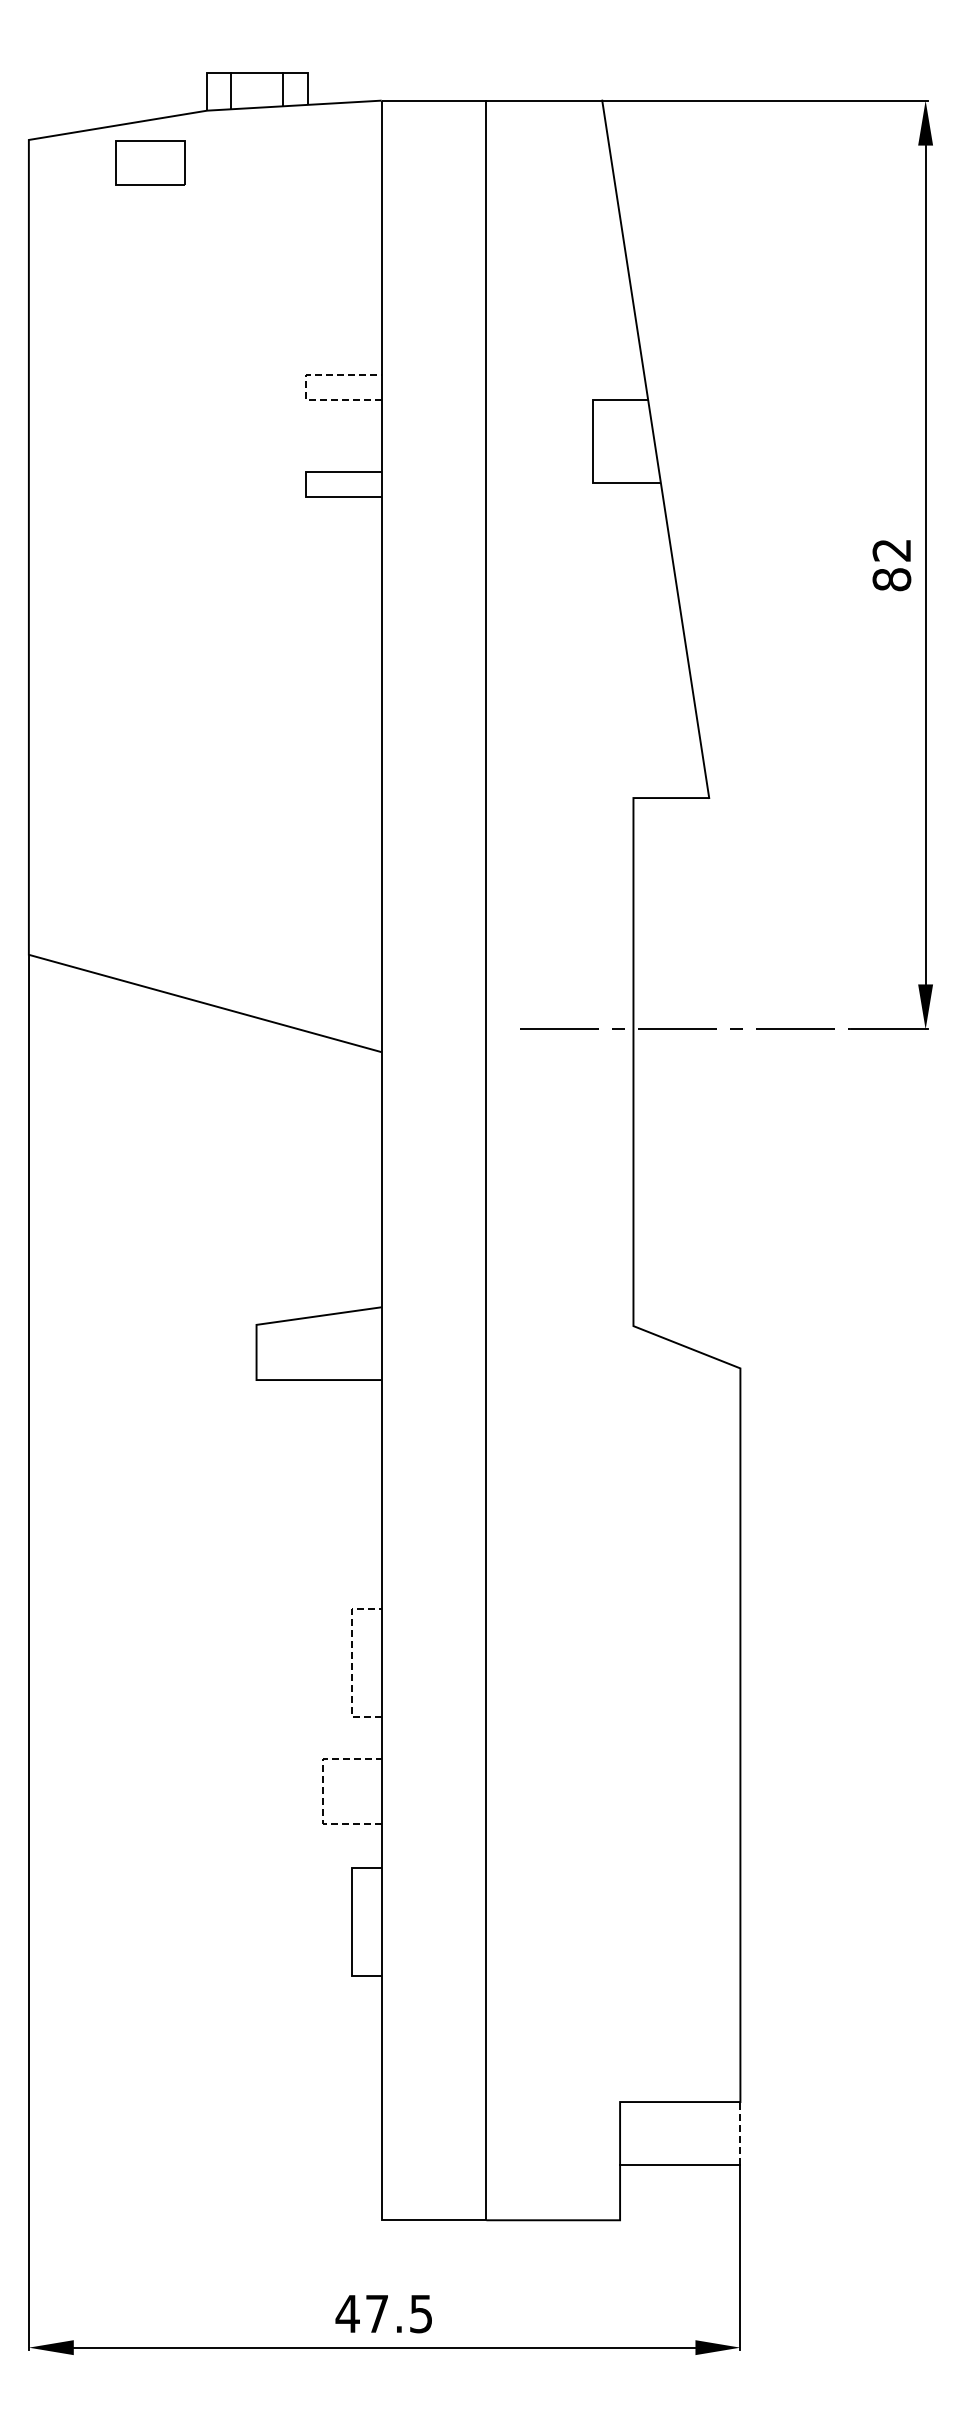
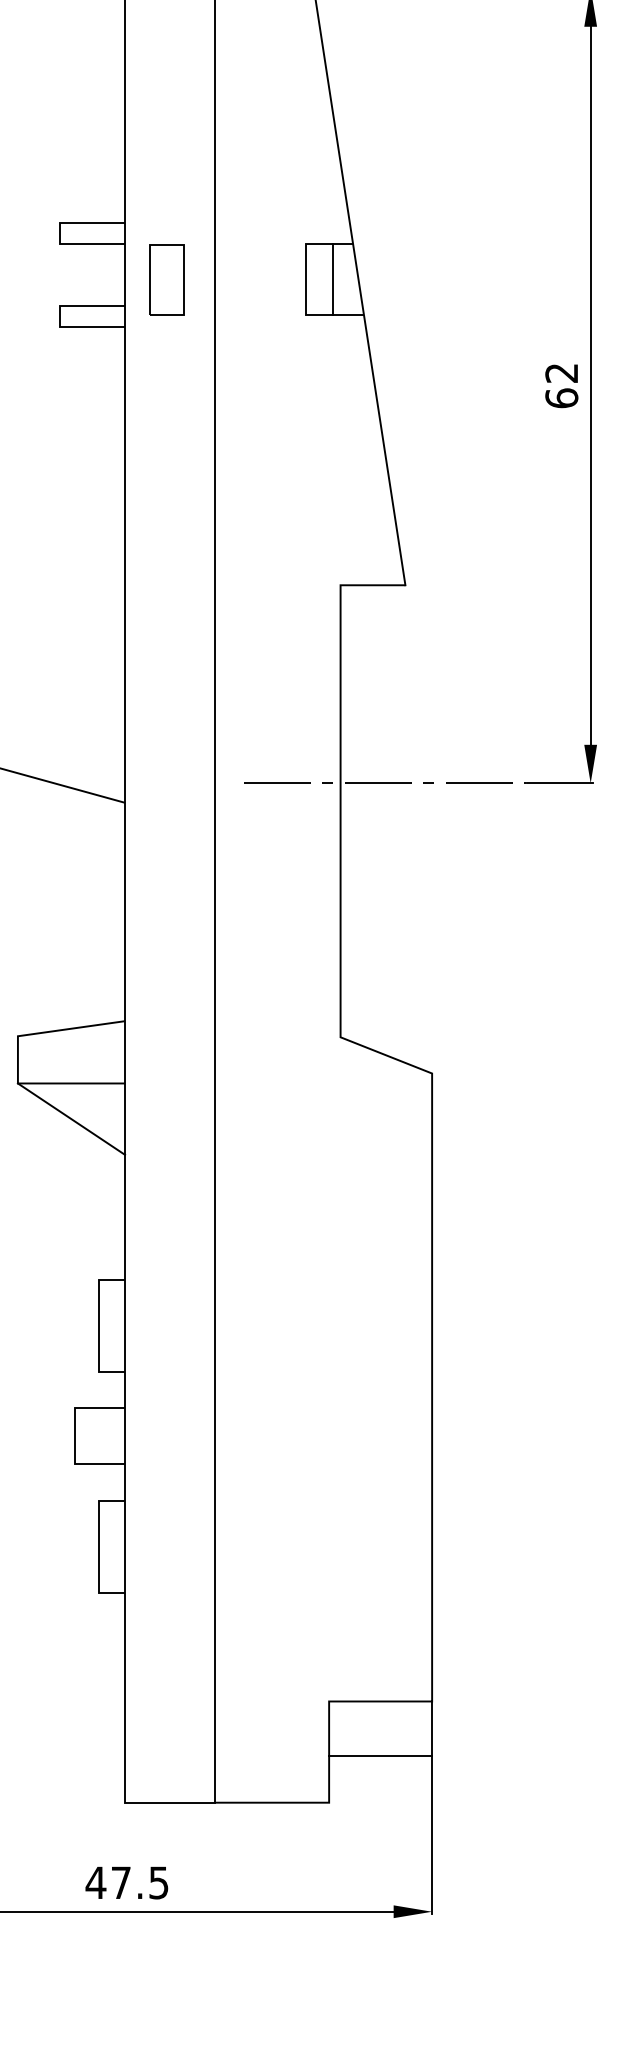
line: (305, 387) -> (59, 233), dashed -> solid
line: (625, 440) -> (333, 279), added
part: (430, 441) -> (166, 280), added
text: (891, 579) -> (561, 398), 82 -> 62
line: (318, 1421) -> (70, 1118), added
line: (351, 1663) -> (99, 1326), dashed -> solid
line: (323, 1791) -> (75, 1435), dashed -> solid
line: (740, 2133) -> (432, 1728), dashed -> solid

